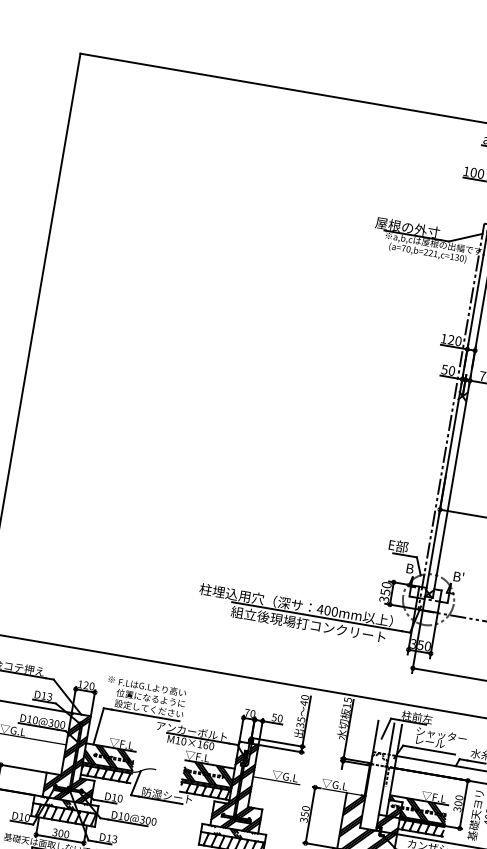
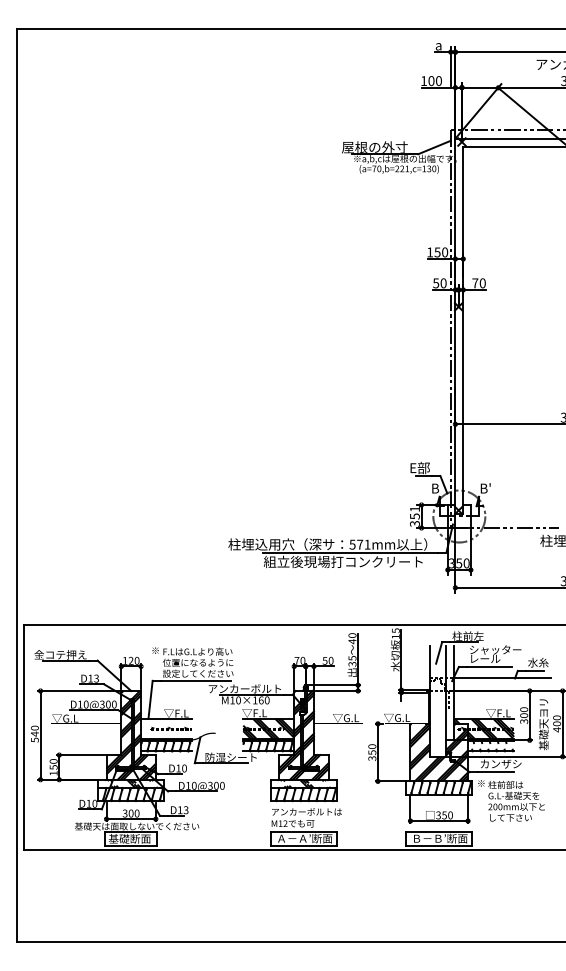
text: (451, 340) -> (437, 252), 120 -> 150
text: (386, 584) -> (414, 508), 350 -> 351
text: (327, 610) -> (359, 544), 400mm -> 571mm
hatch: (109, 756) -> (166, 728), removed
hatch: (423, 828) -> (493, 746), removed

